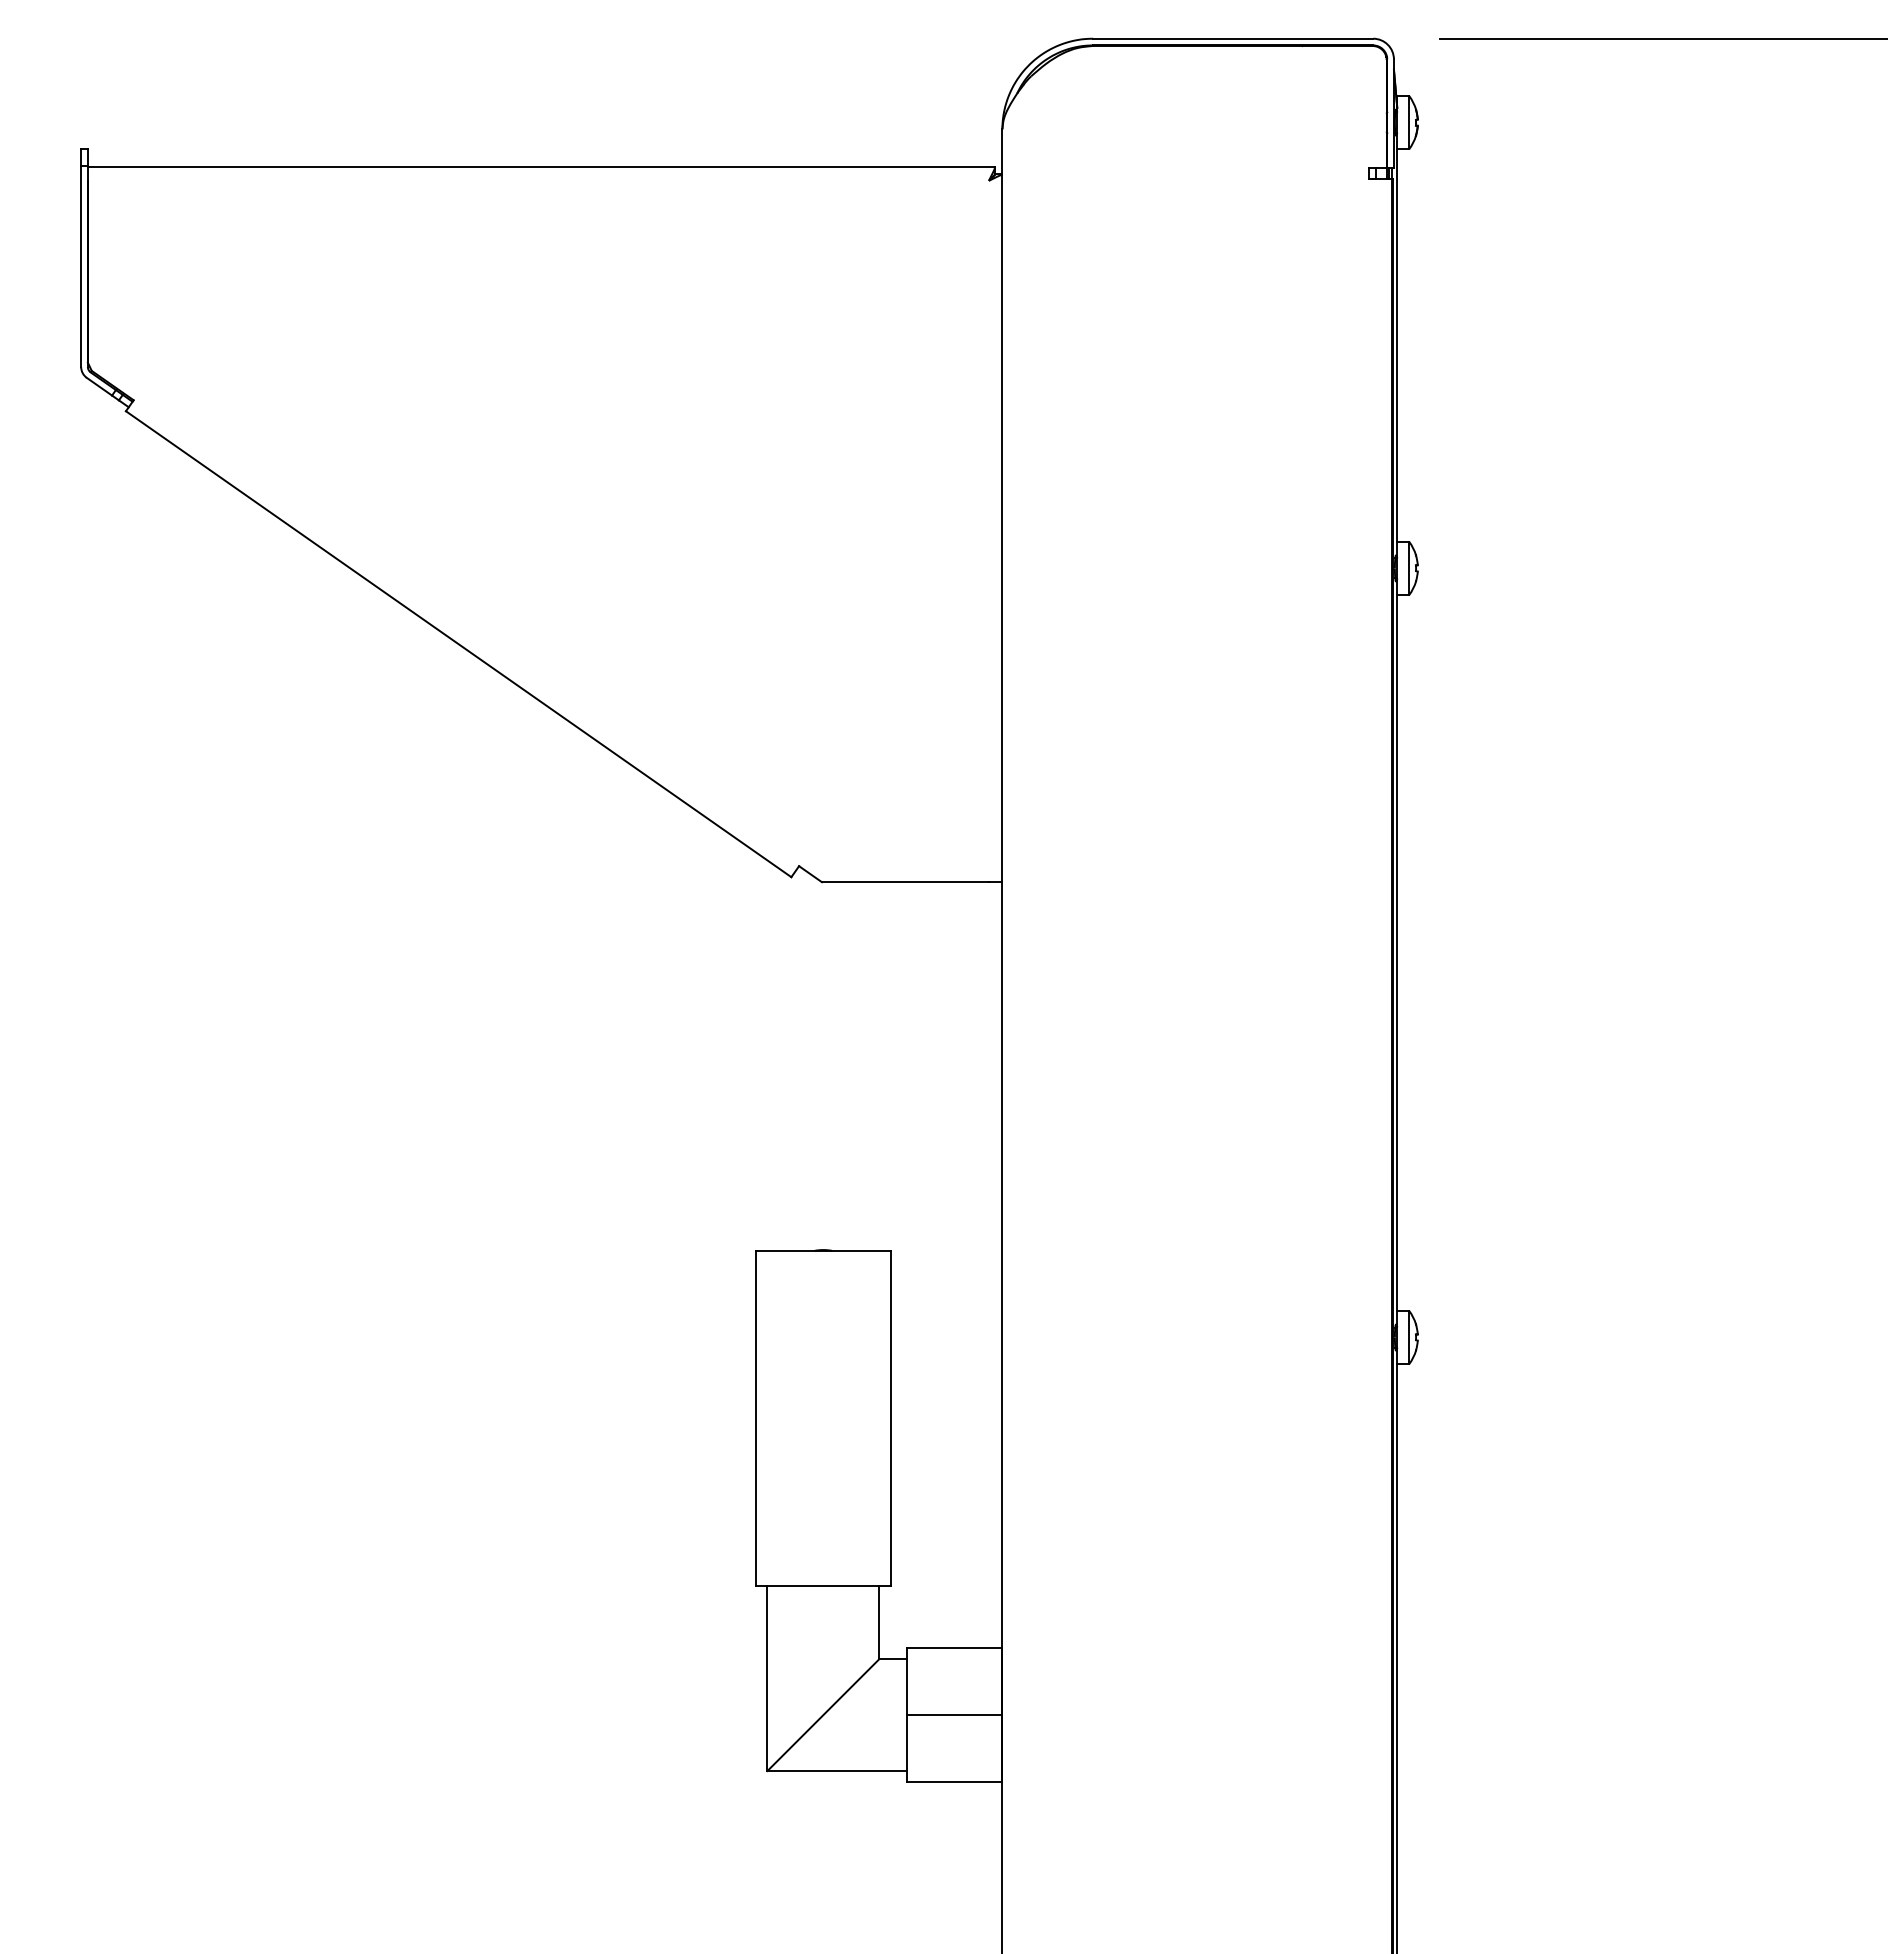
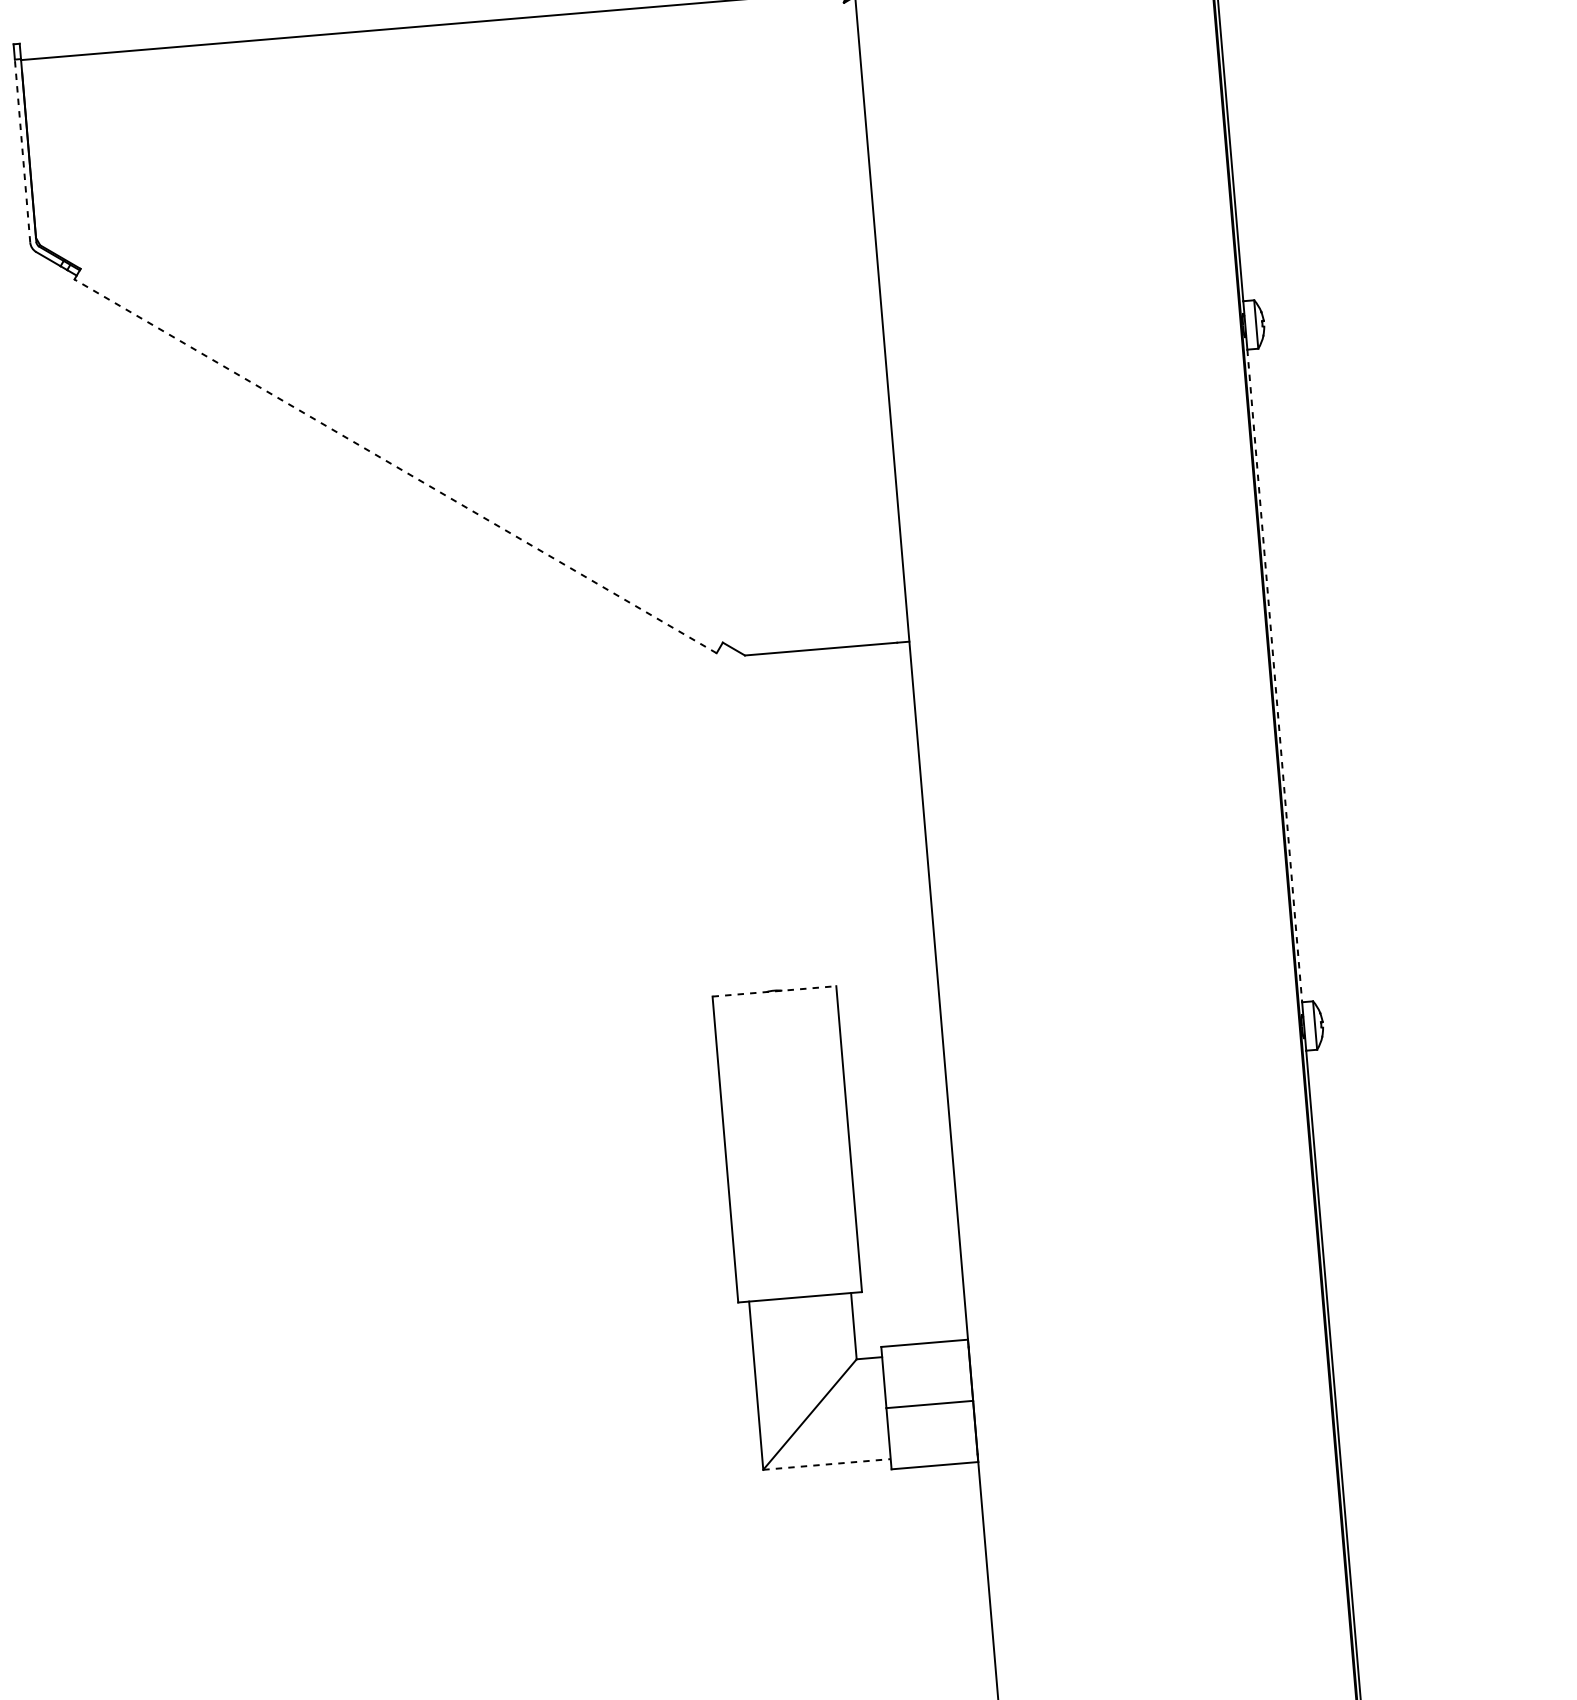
line: (81, 266) -> (22, 150), solid -> dashed
line: (458, 643) -> (395, 465), solid -> dashed
line: (1397, 952) -> (1274, 675), solid -> dashed
line: (823, 1250) -> (774, 991), solid -> dashed
line: (837, 1771) -> (827, 1464), solid -> dashed

